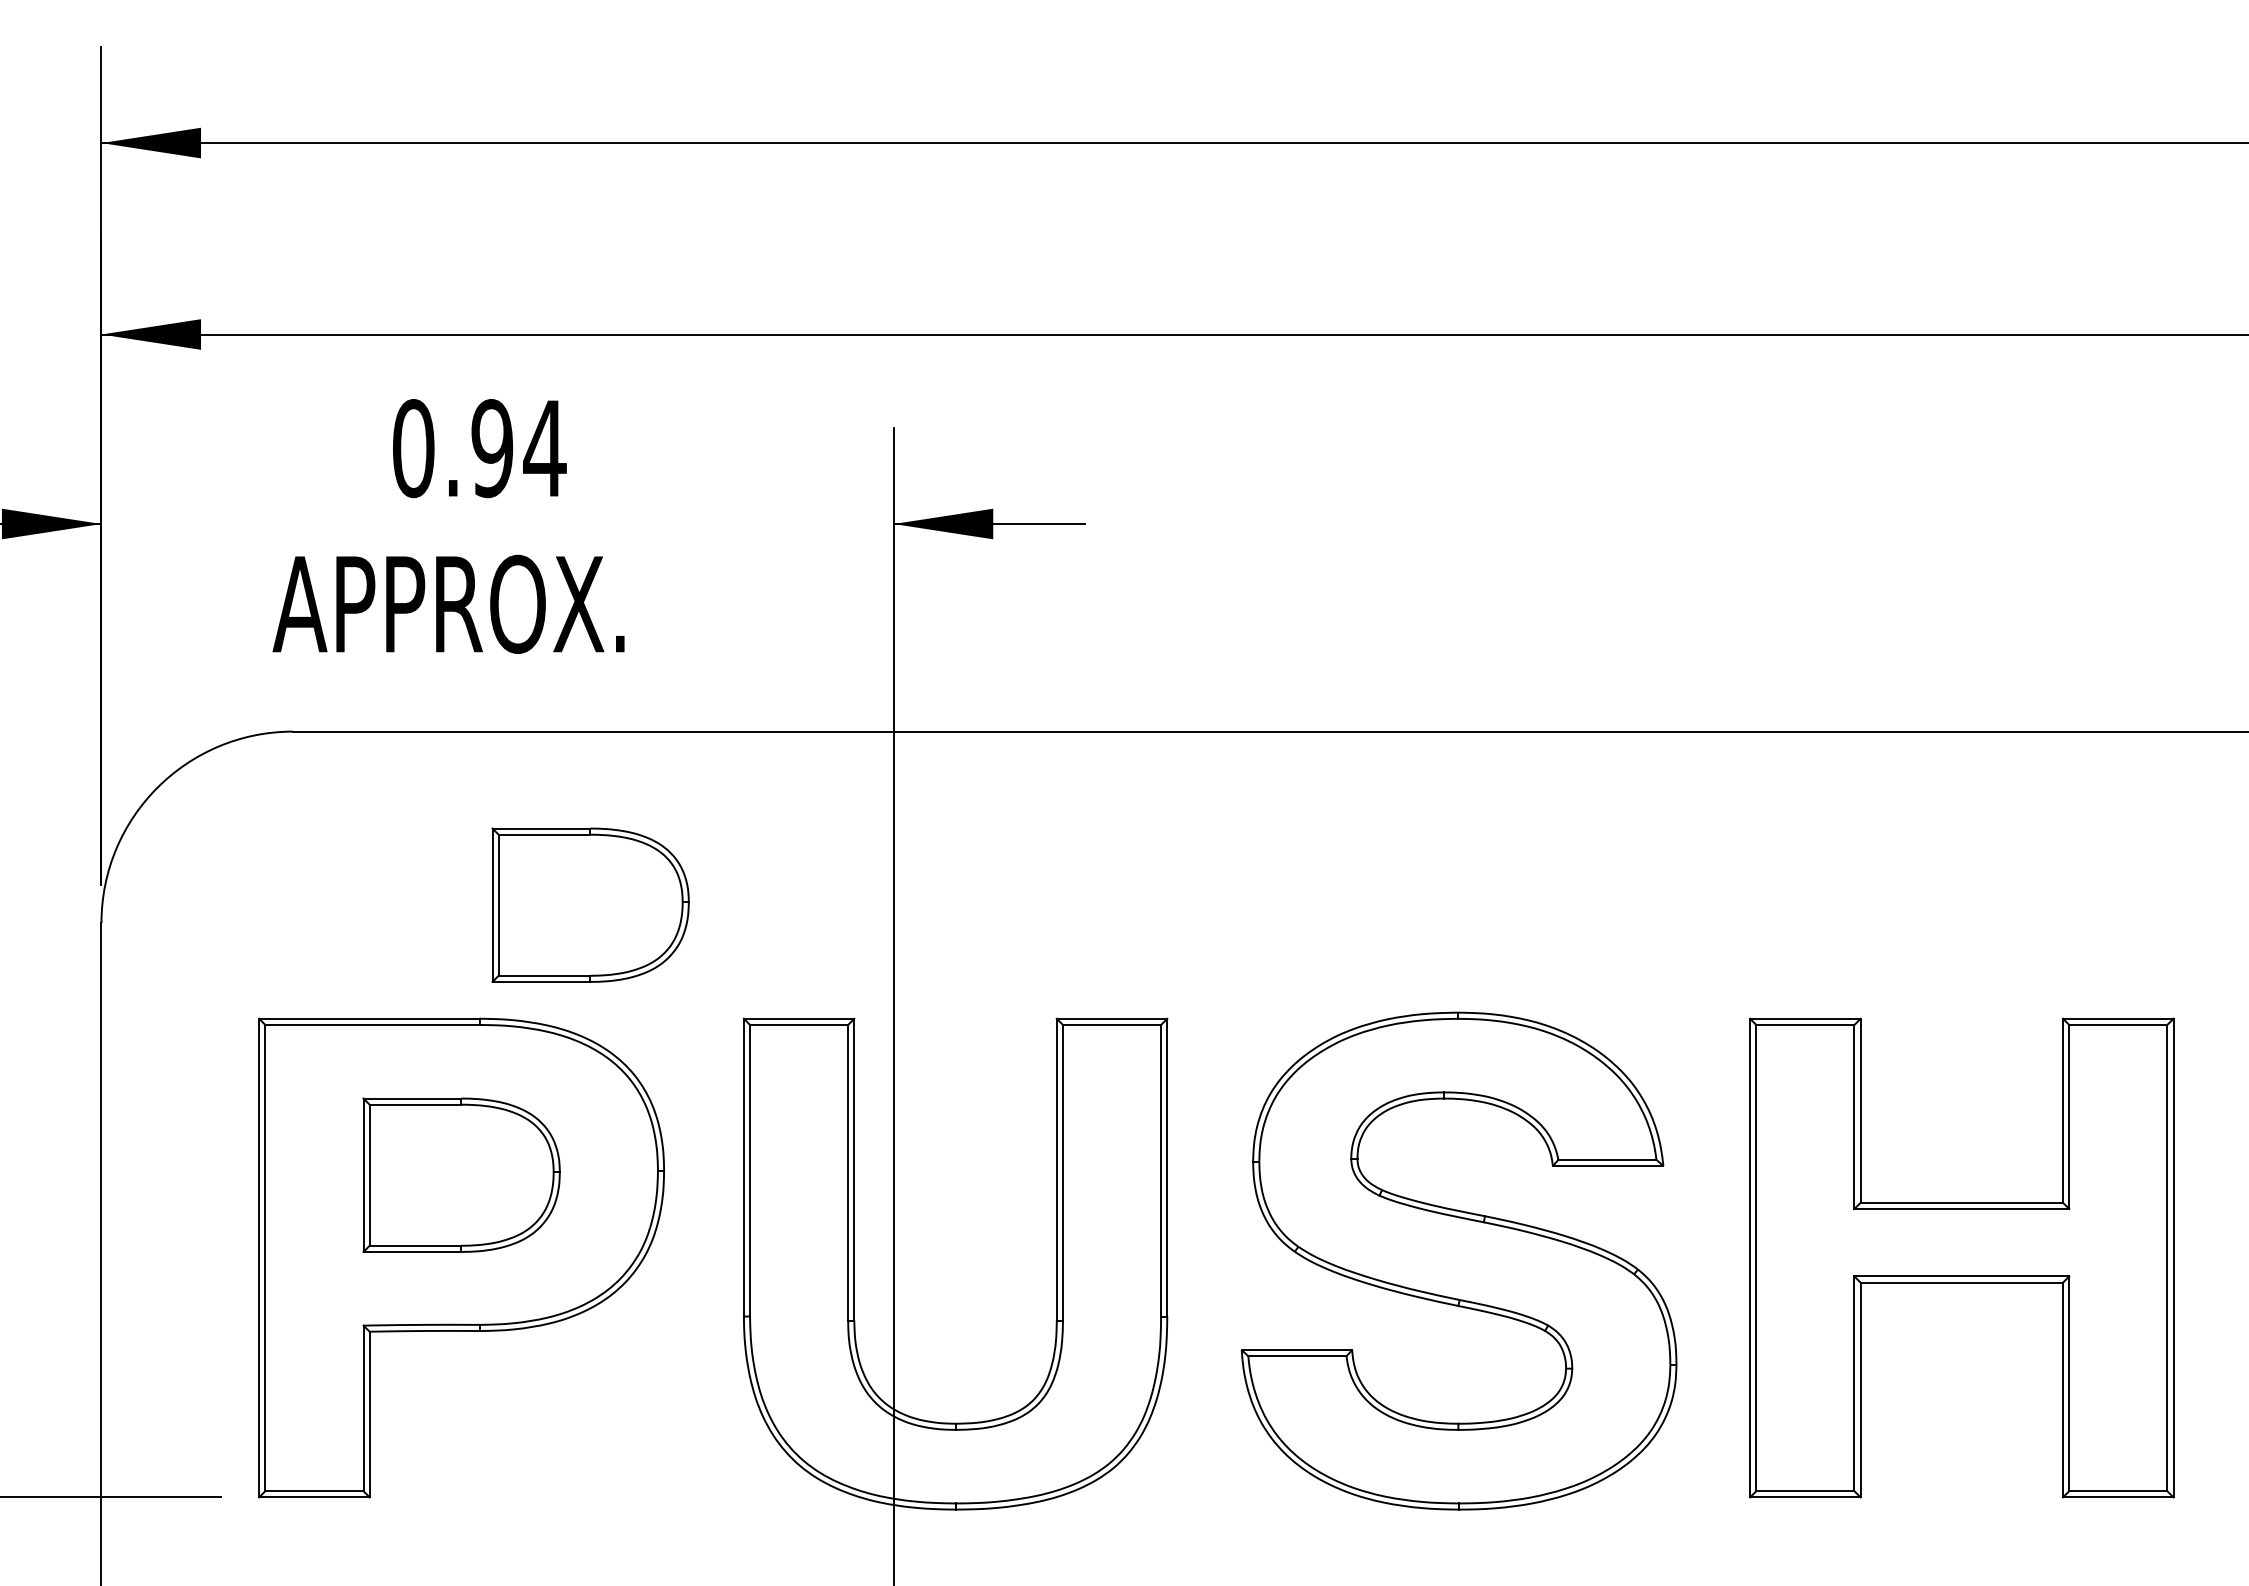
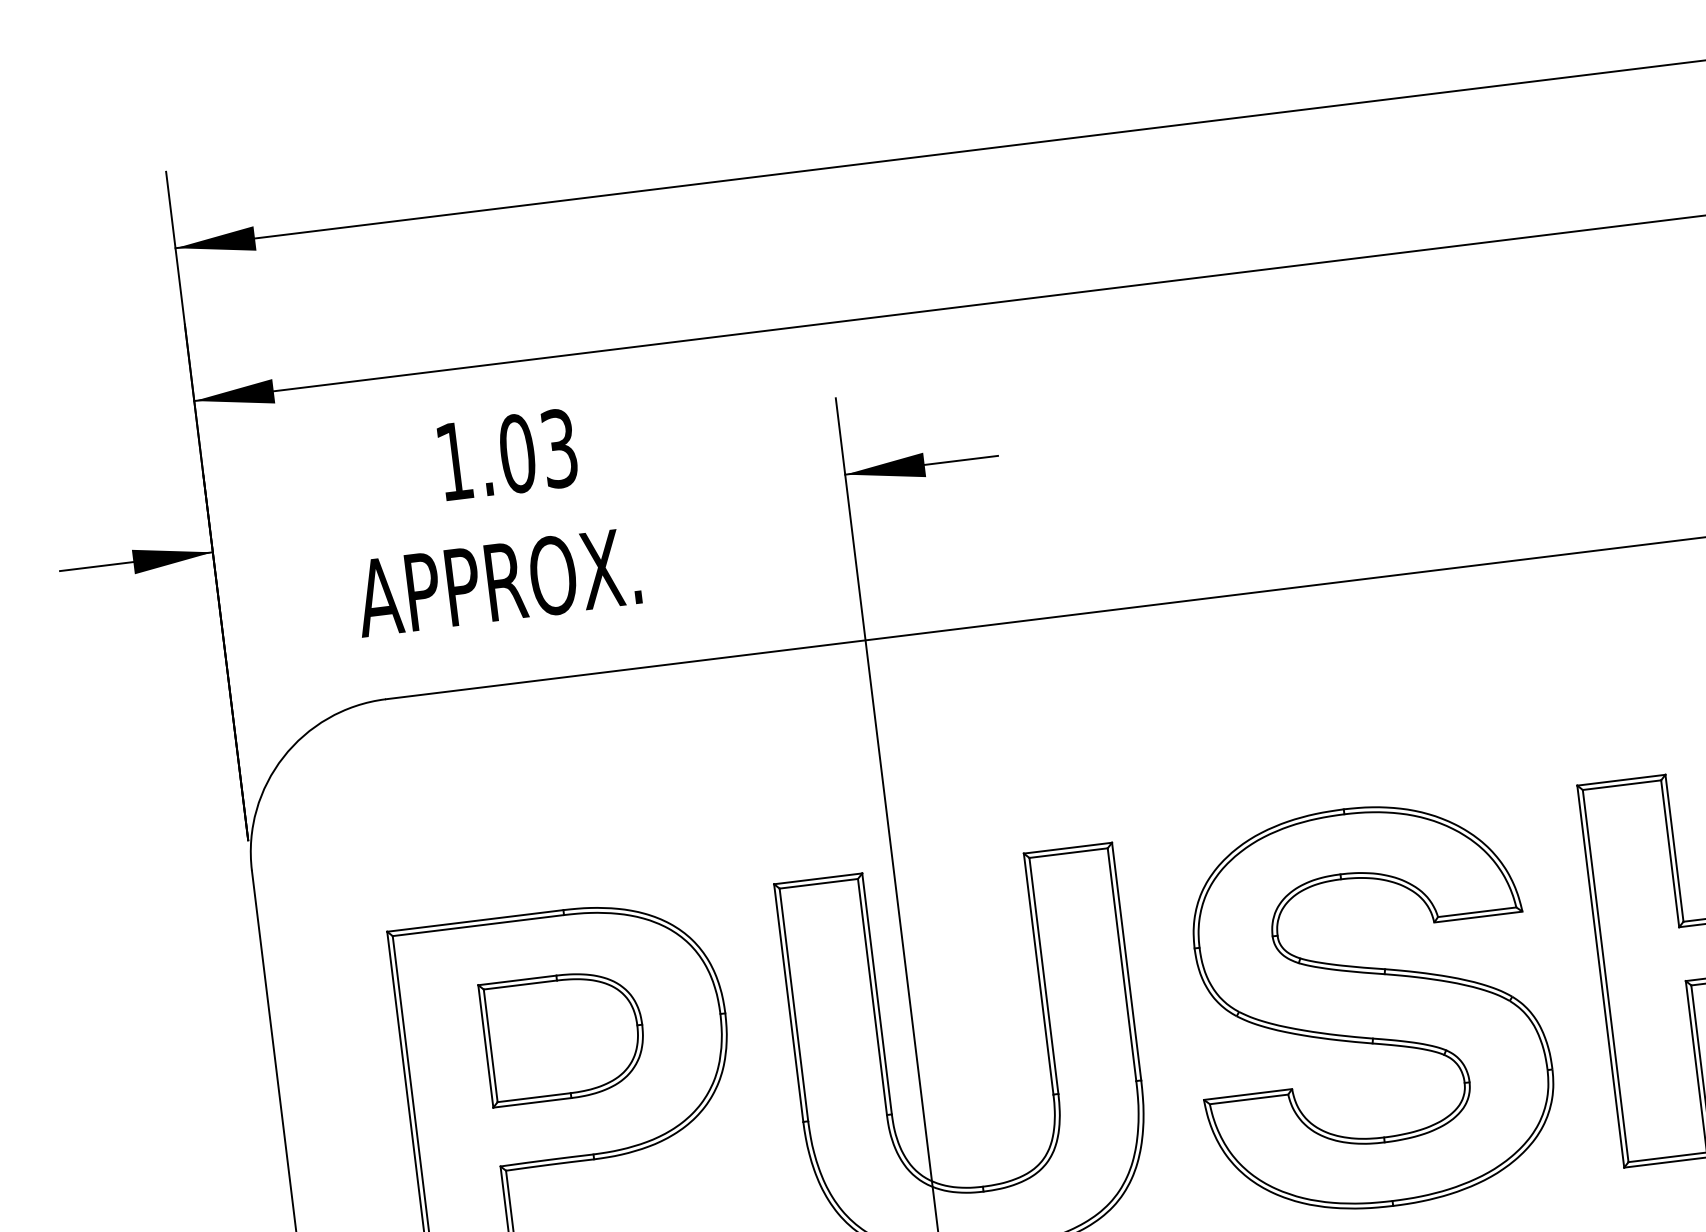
text: (479, 448) -> (507, 454), 0.94 -> 1.03
part: (590, 904) -> (640, 808), removed

